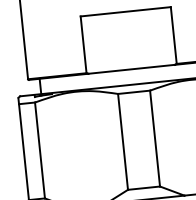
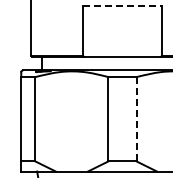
line: (125, 12) -> (122, 6), solid -> dashed
line: (154, 138) -> (136, 119), solid -> dashed

